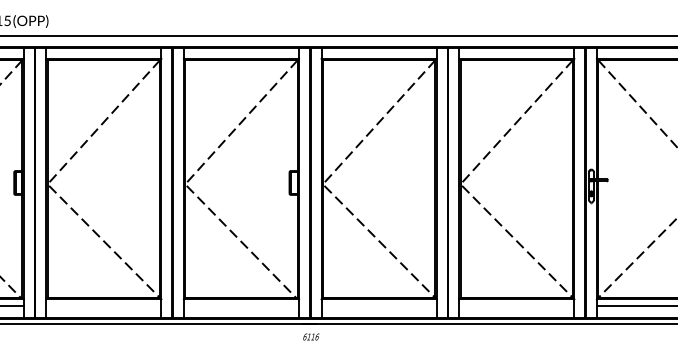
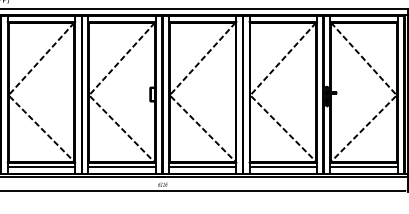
line: (103, 305) -> (41, 166), added
line: (240, 305) -> (121, 166), added
line: (378, 305) -> (202, 166), added
line: (515, 305) -> (282, 166), added

